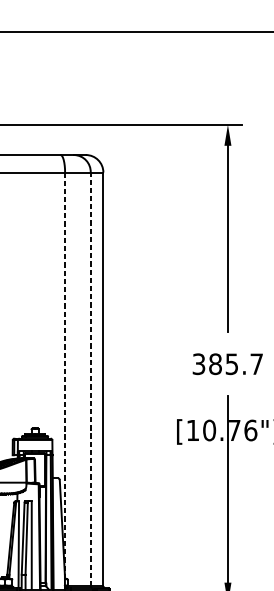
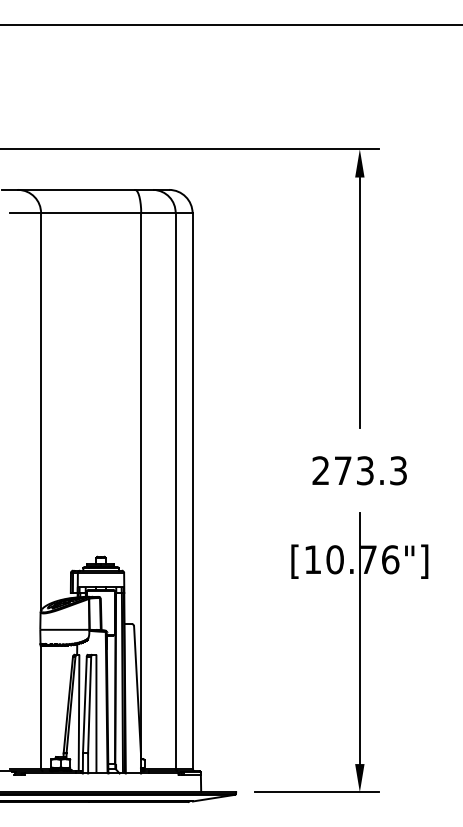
text: (227, 364) -> (359, 470), 385.7 -> 273.3
line: (65, 375) -> (141, 486), dashed -> solid
line: (90, 379) -> (175, 491), dashed -> solid

